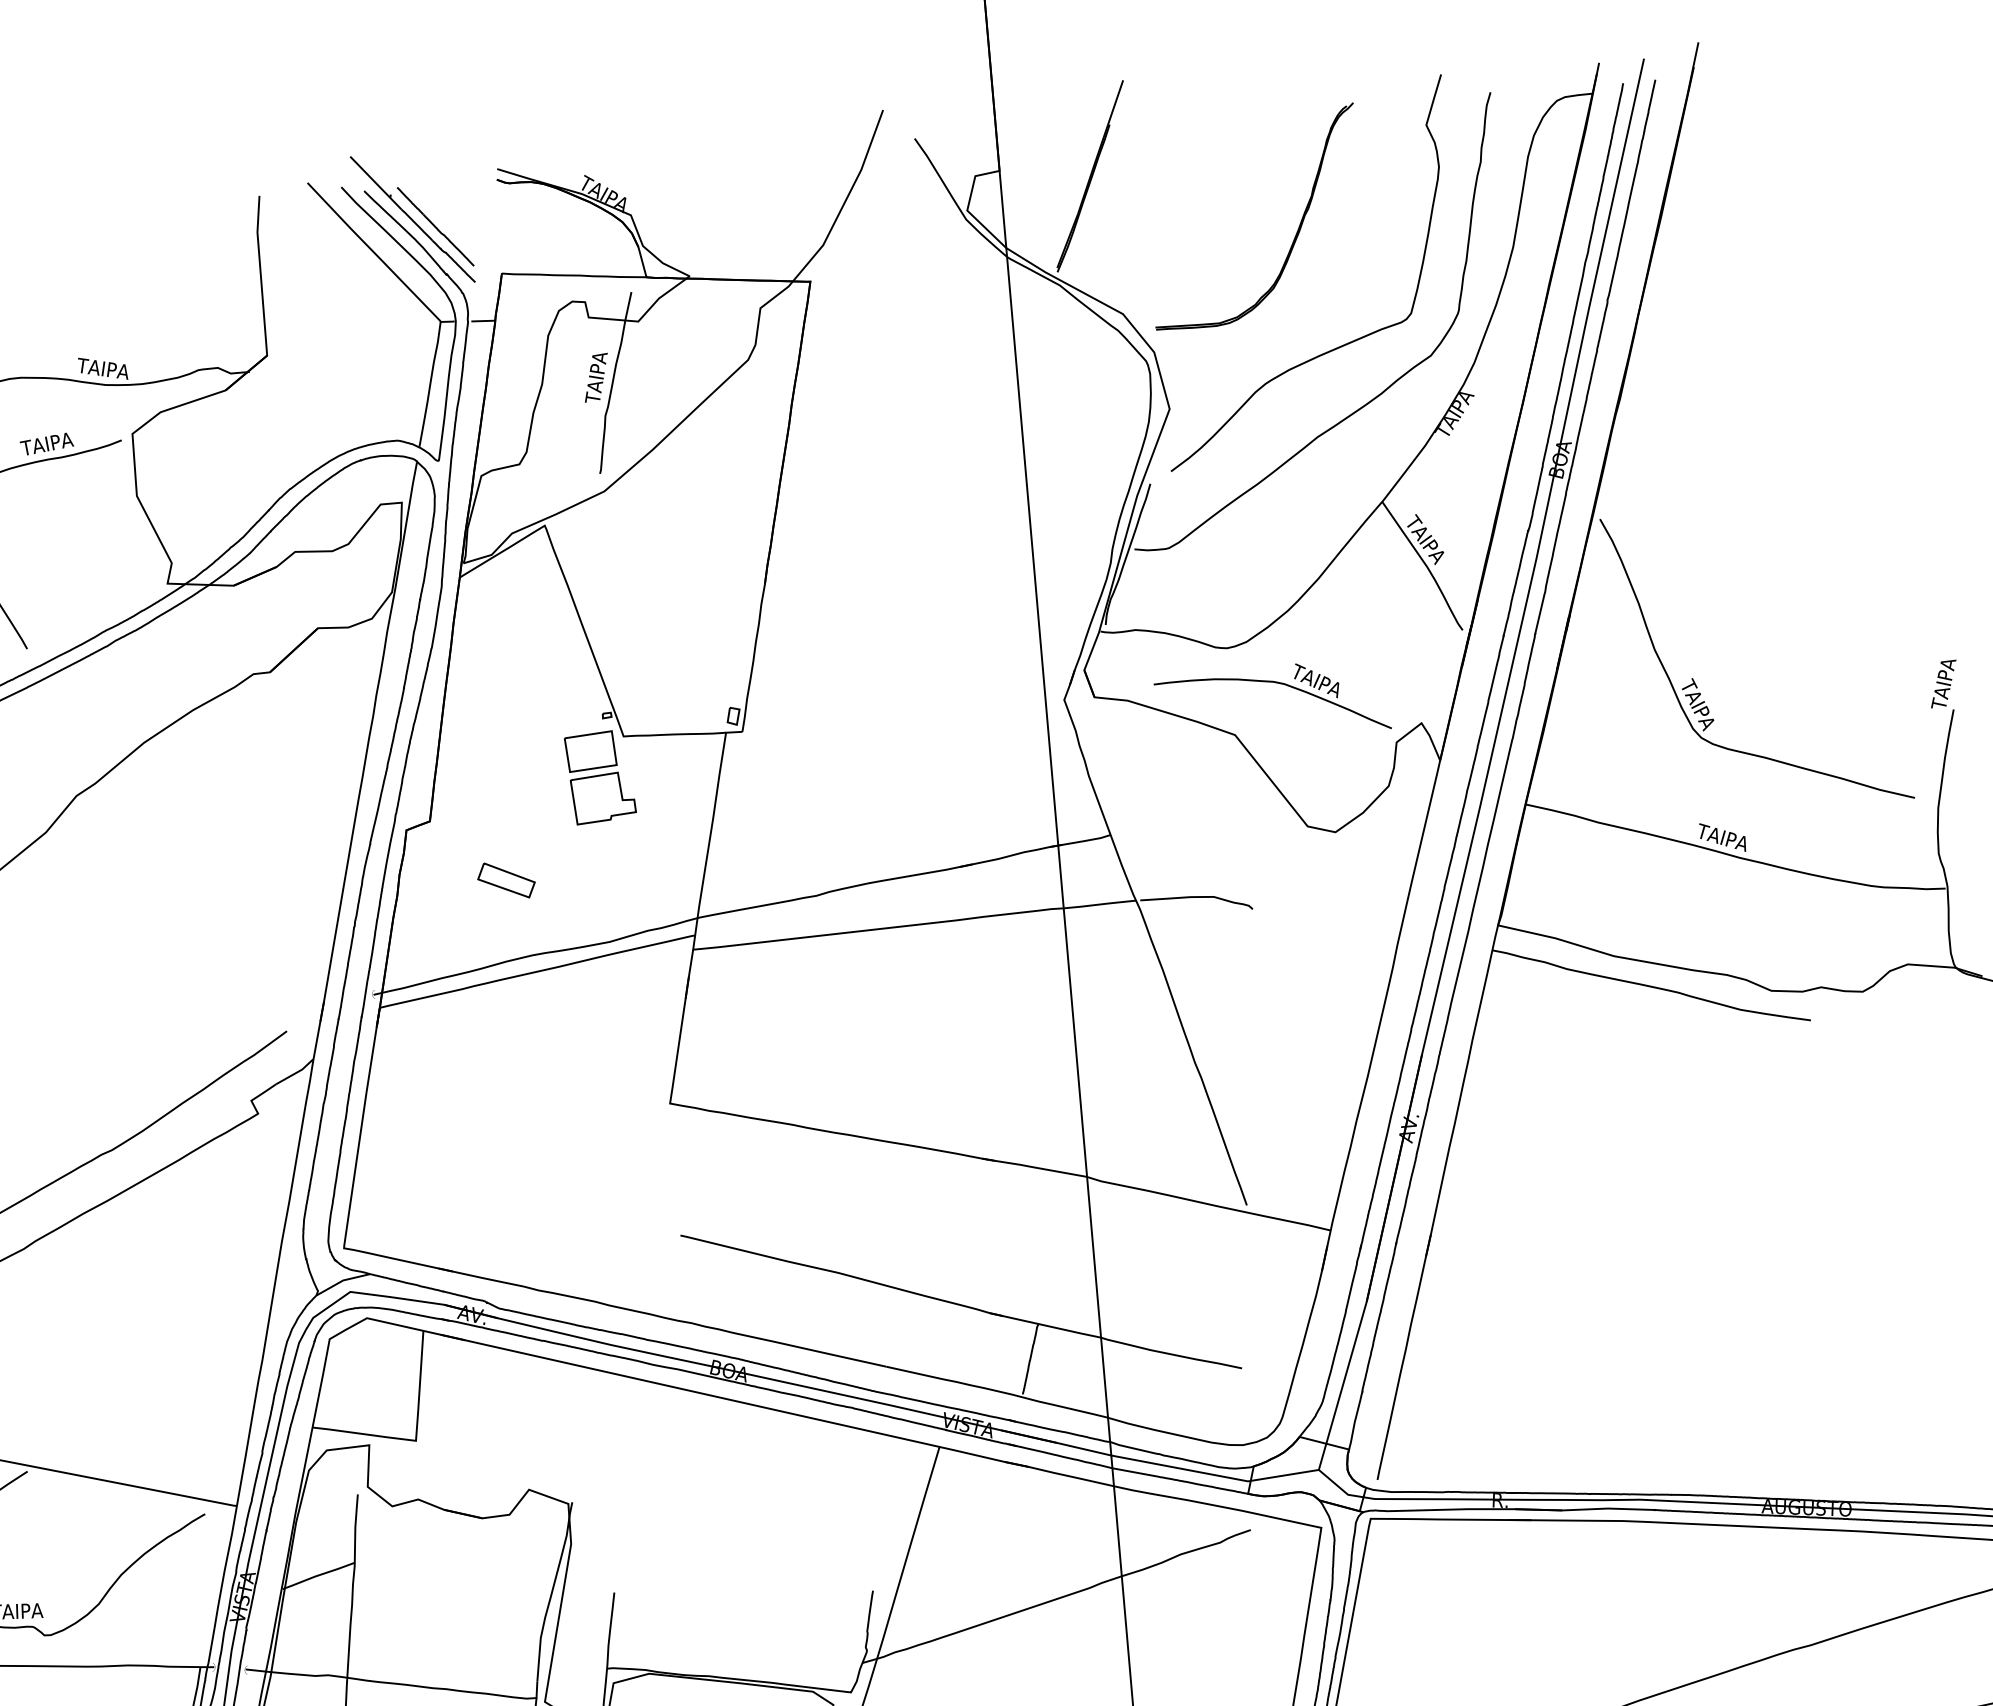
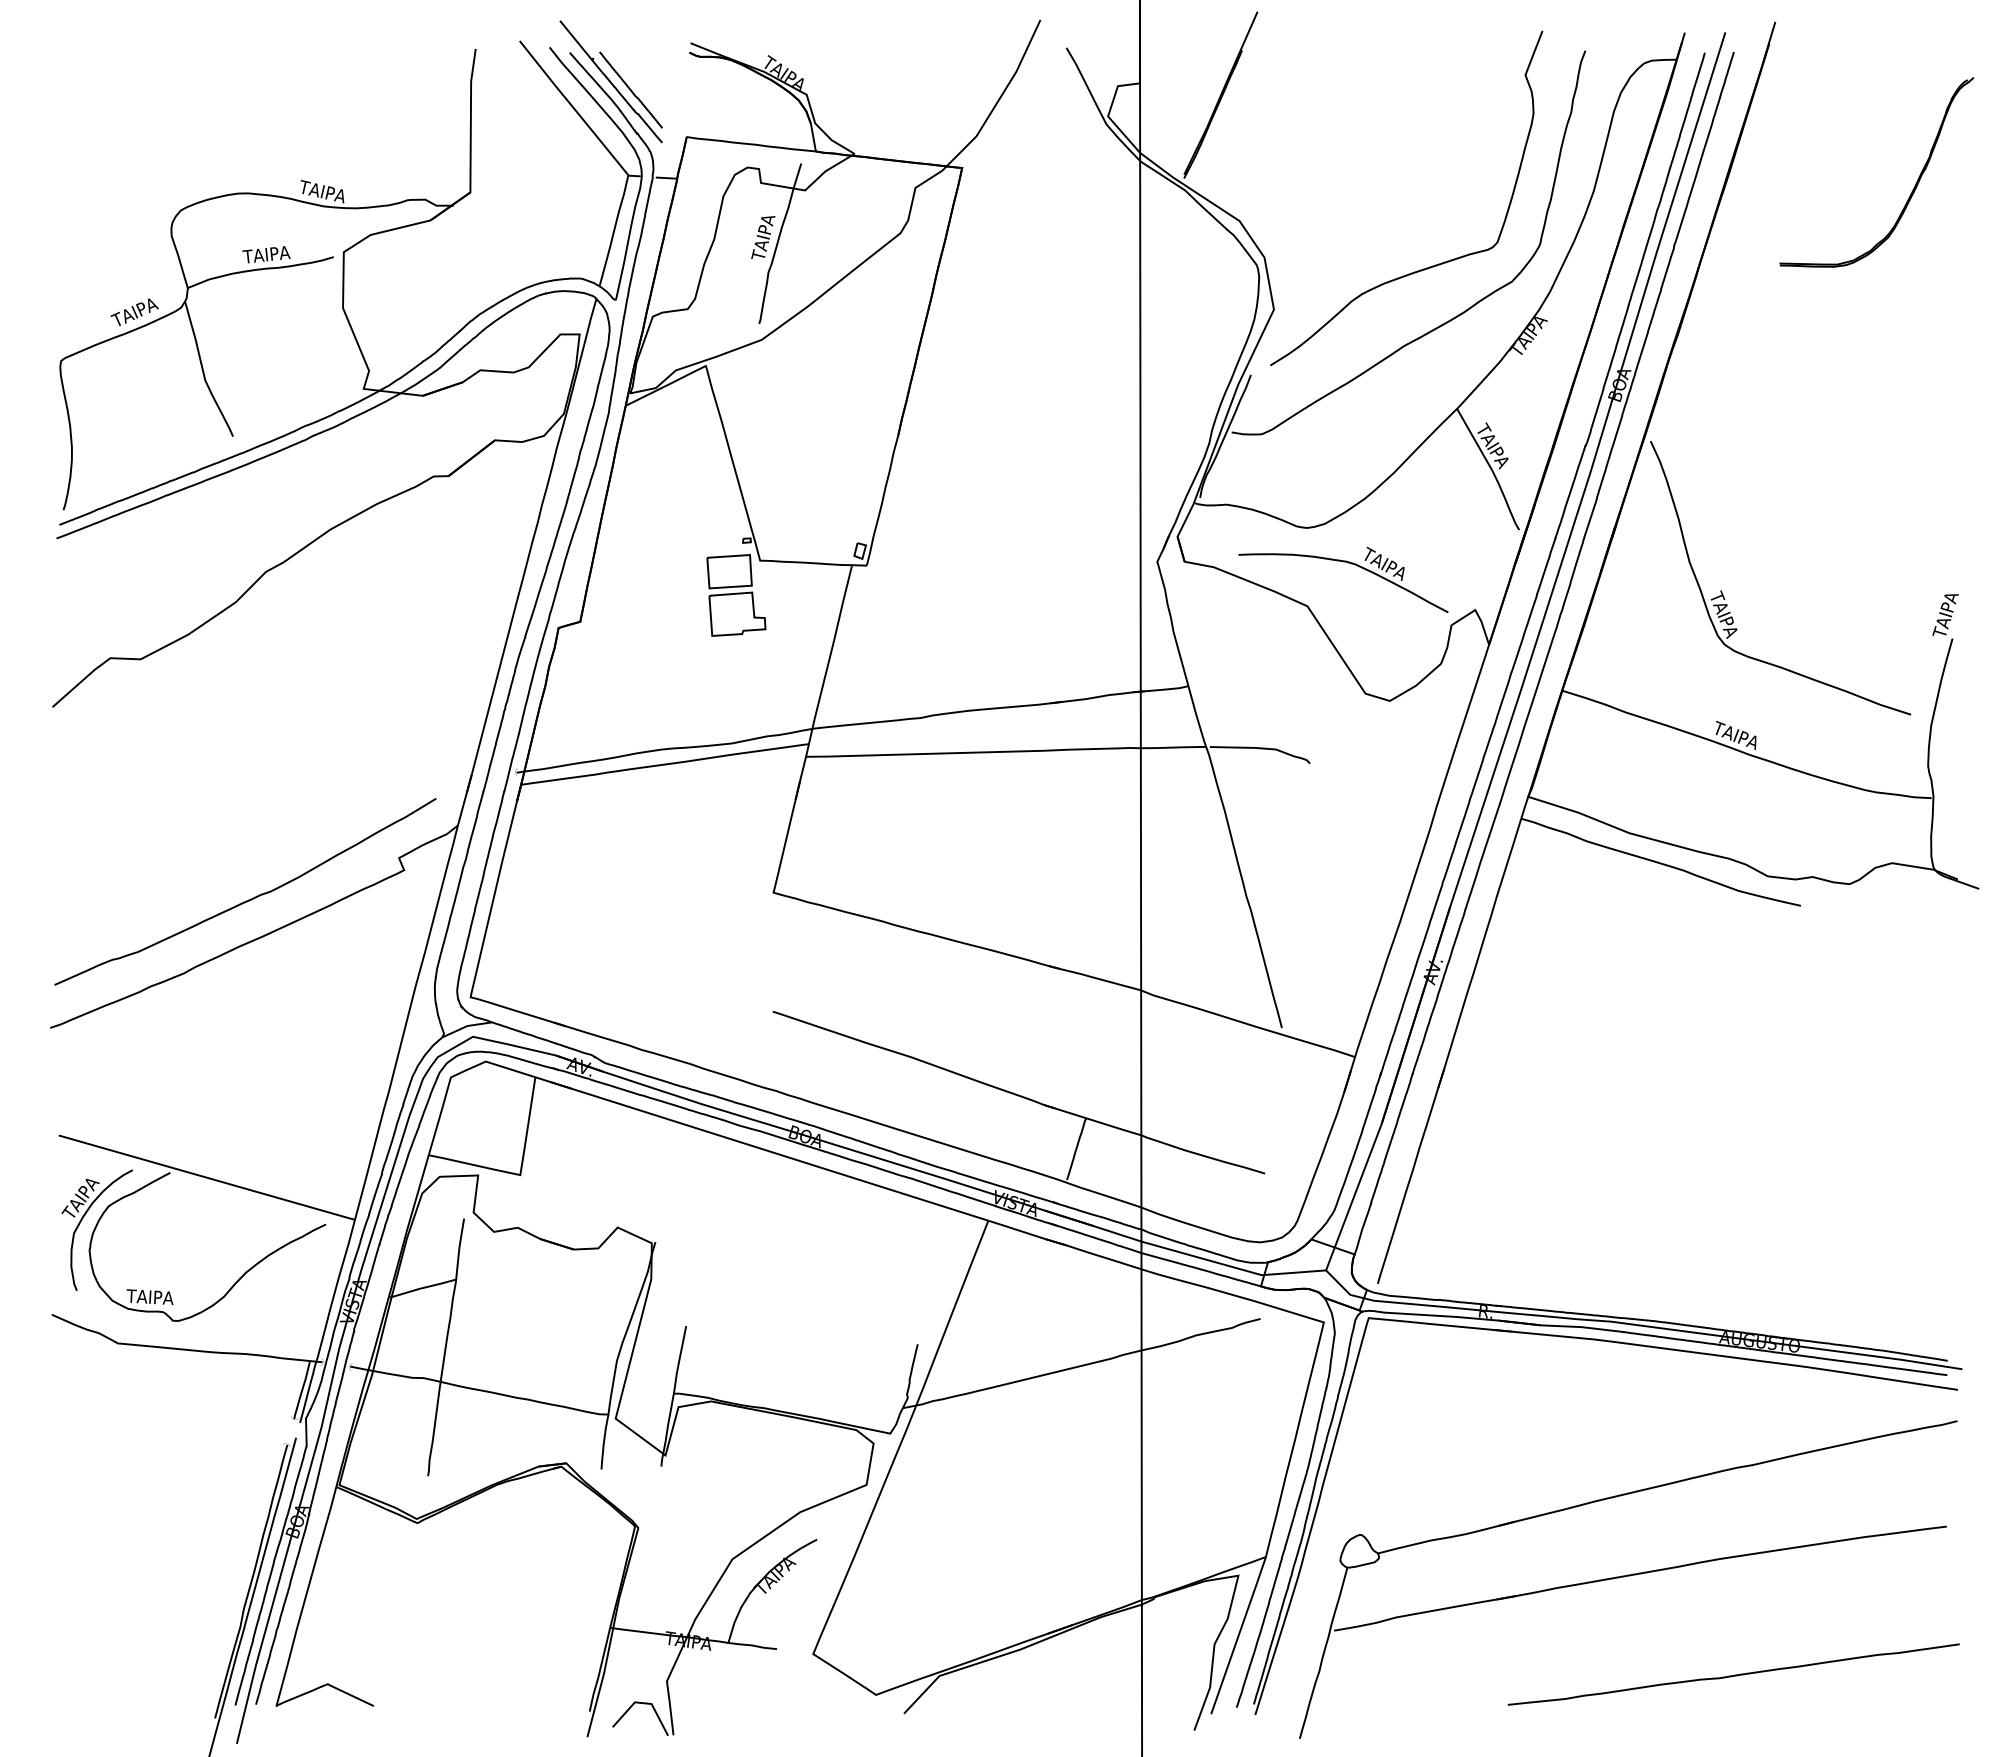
part: (1295, 232) -> (1912, 189), moved
part: (506, 880) -> (644, 680), removed

